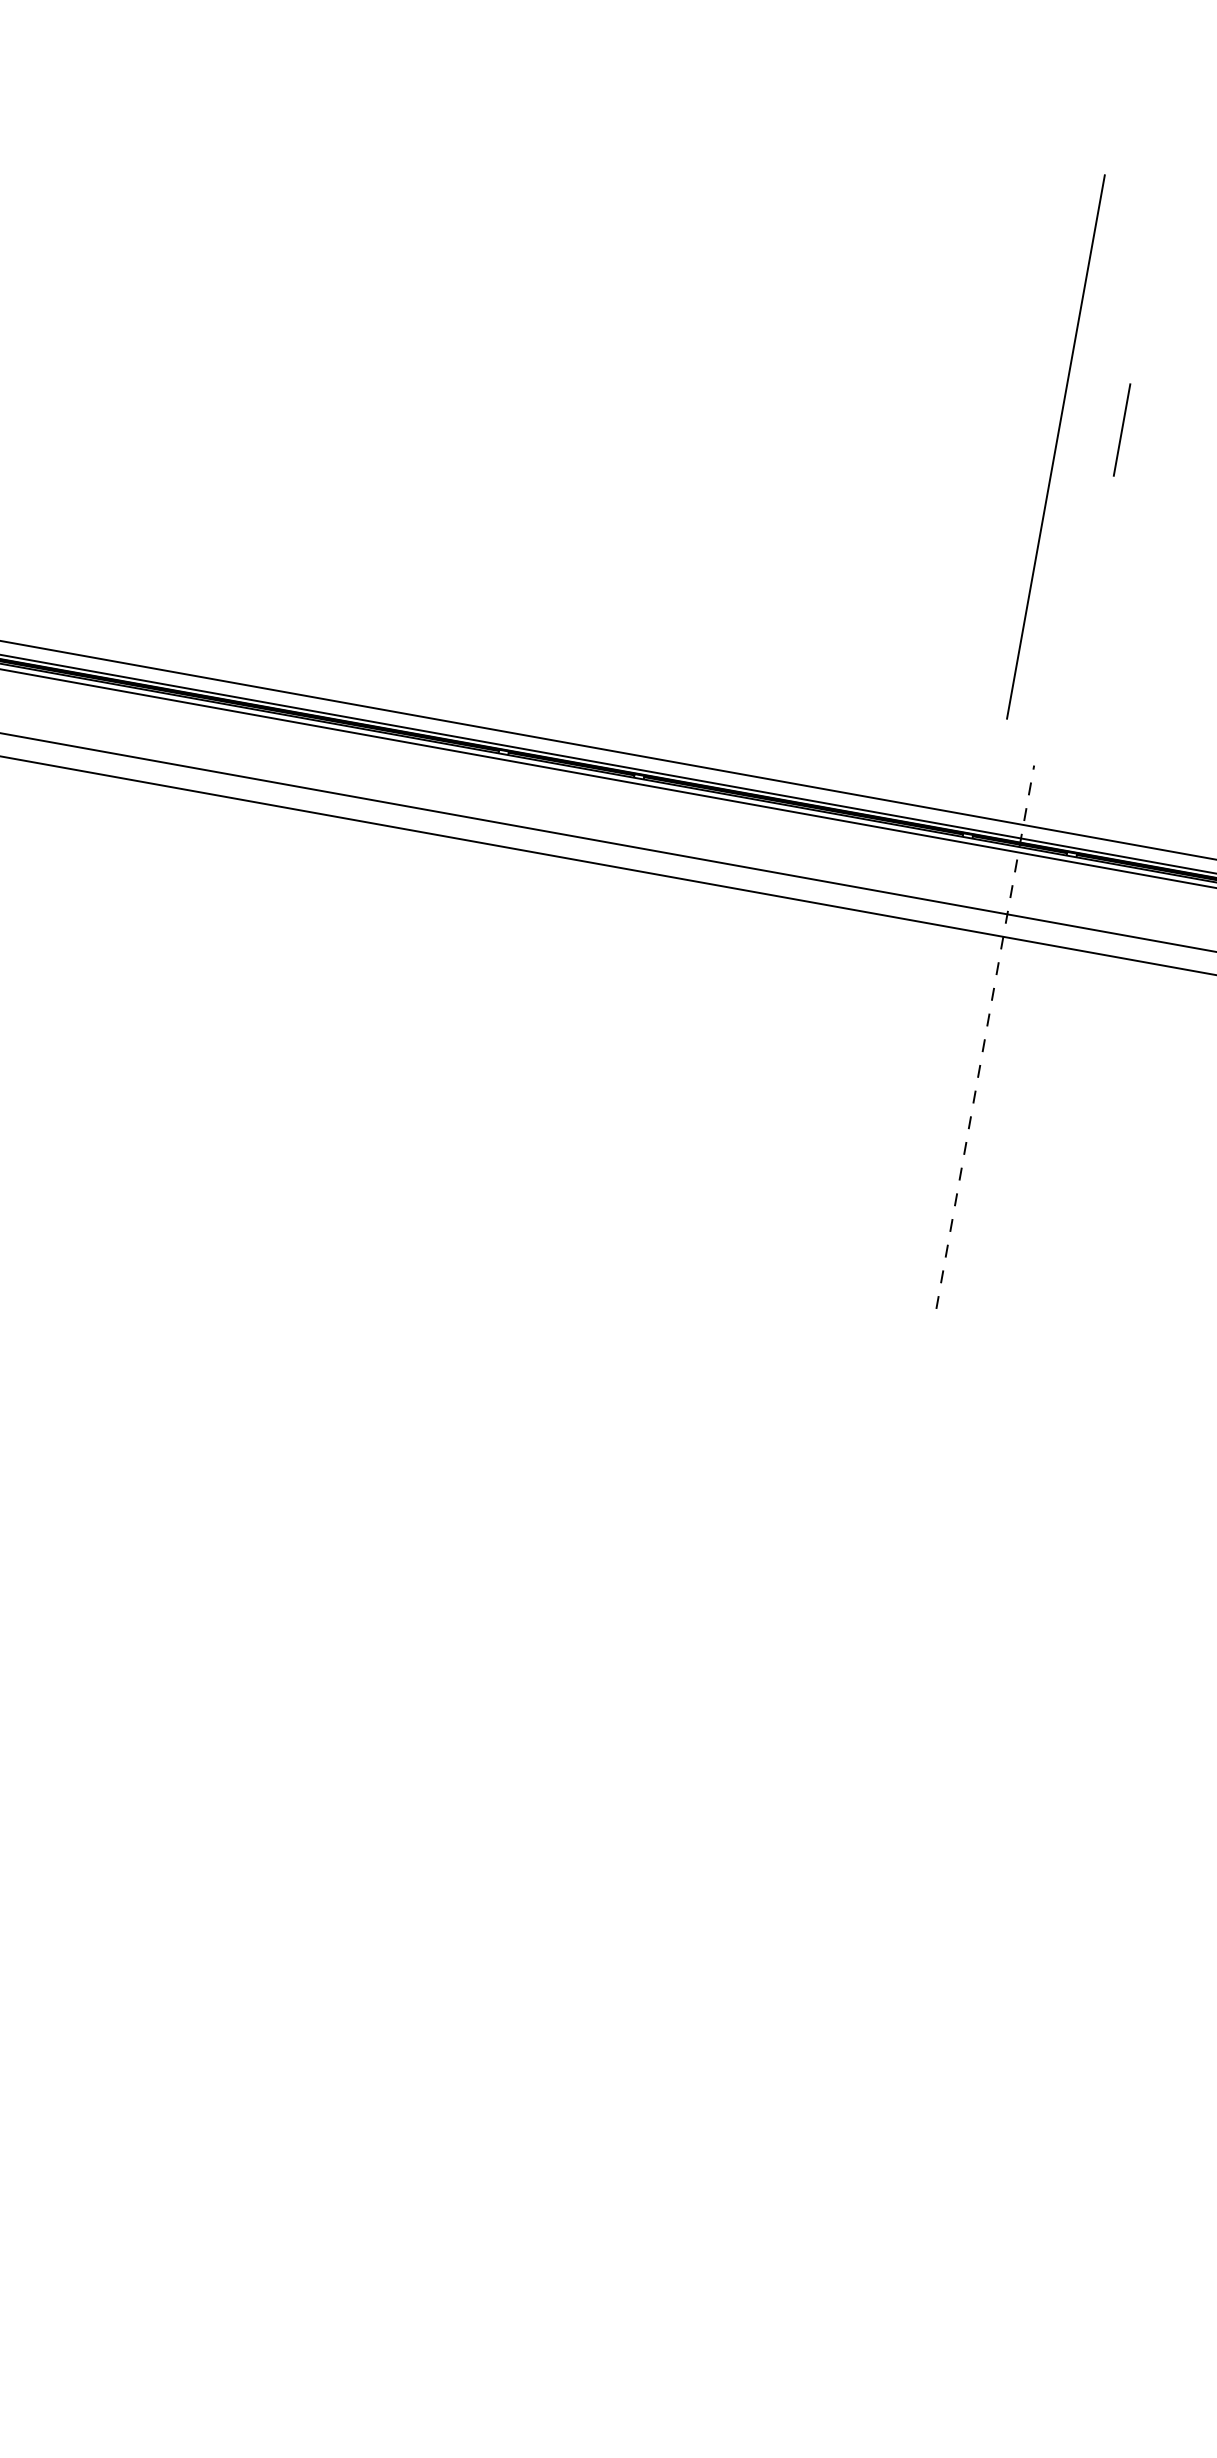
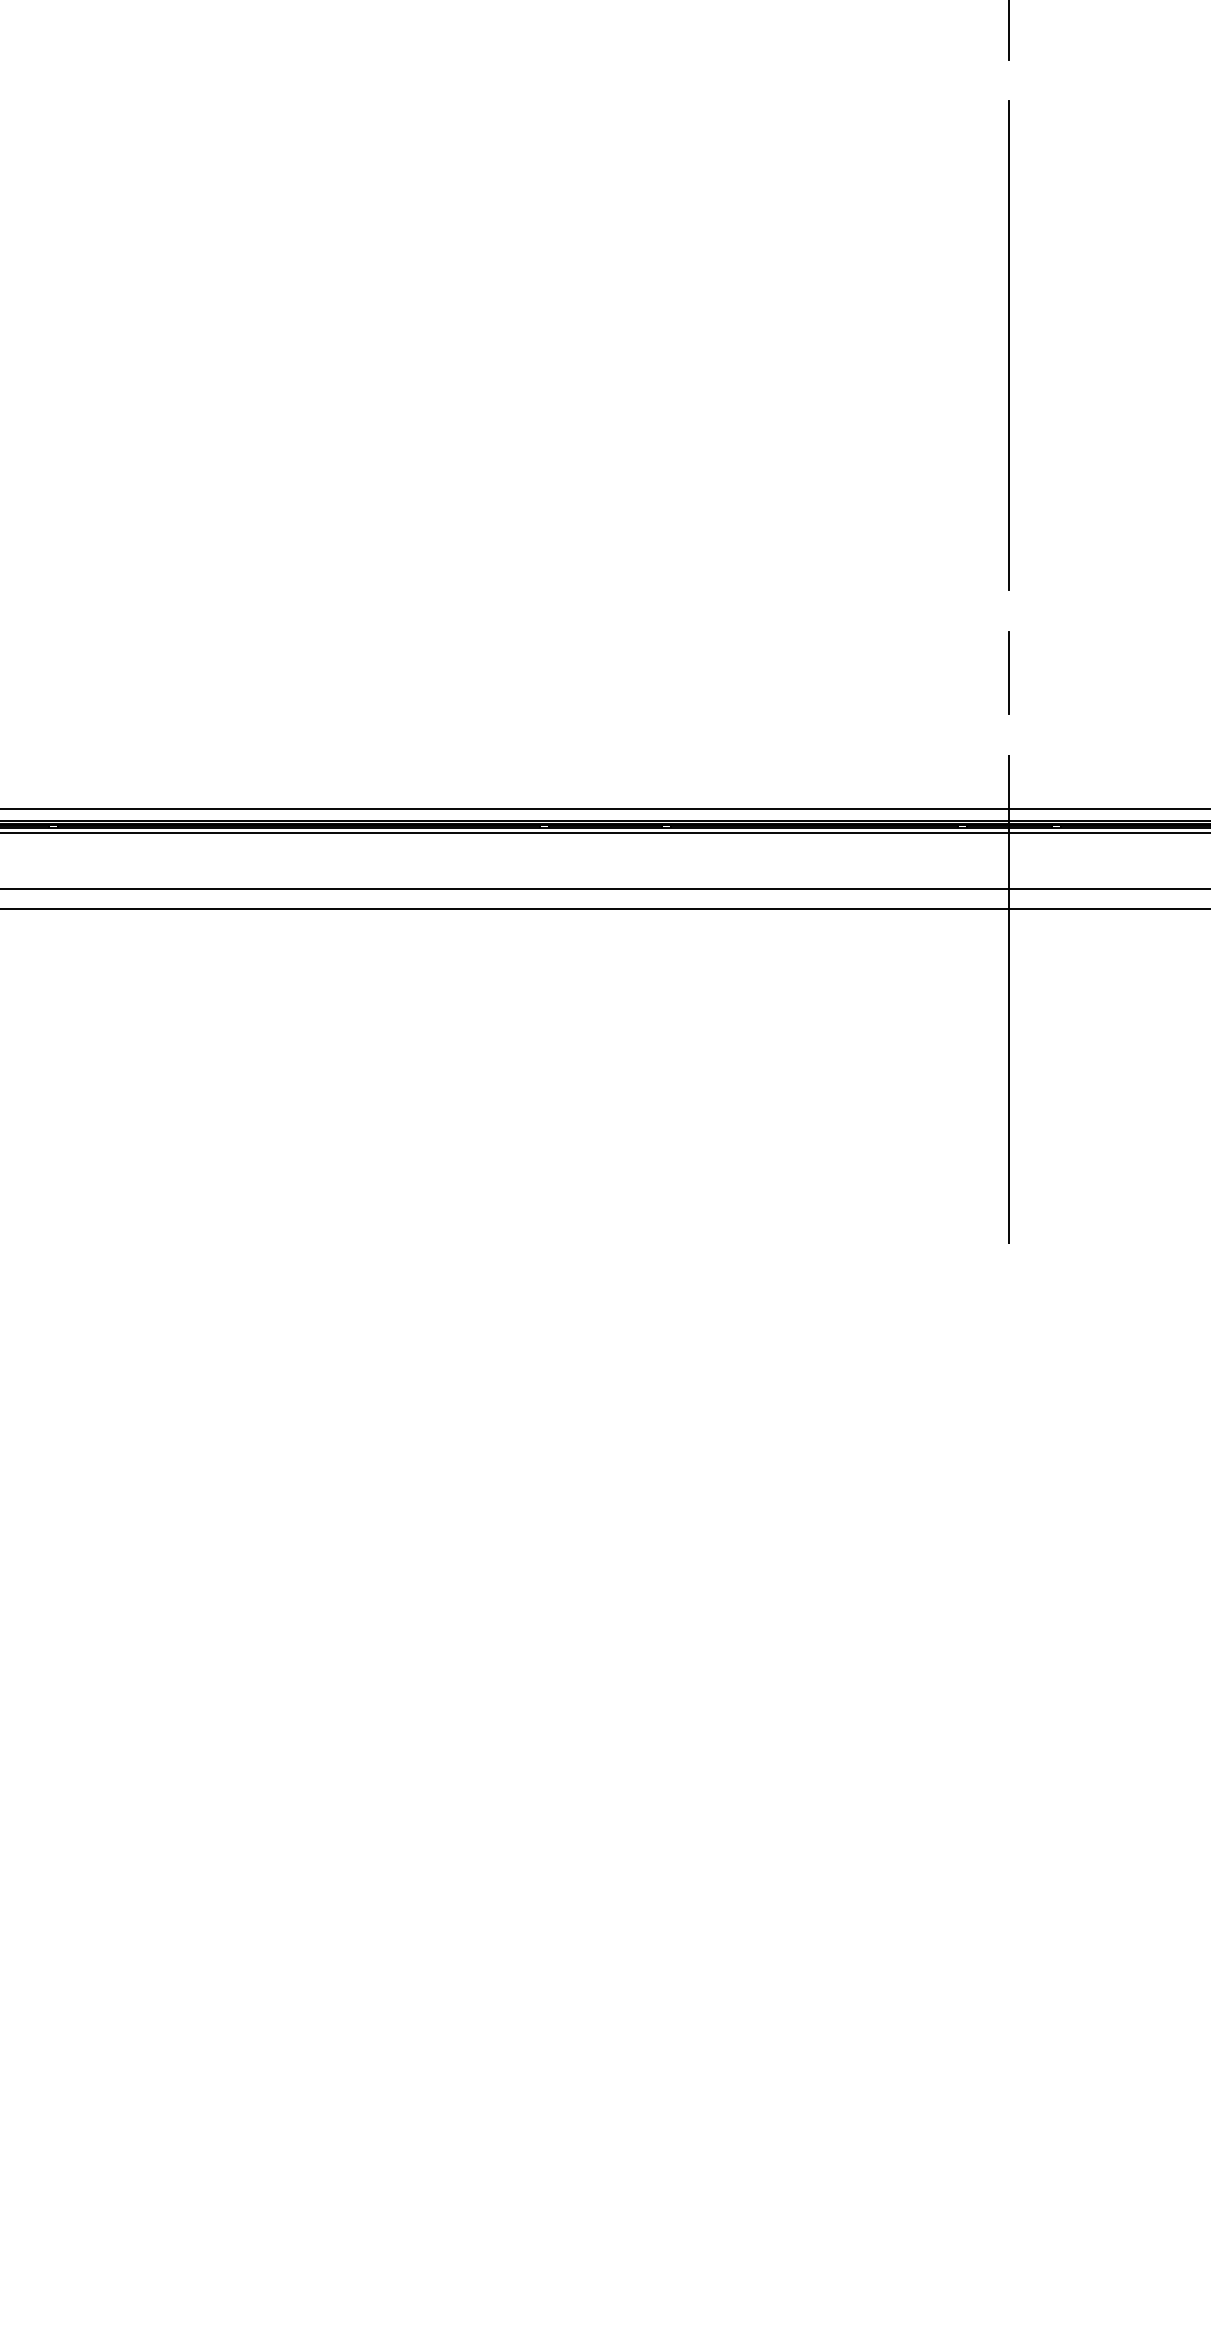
line: (1121, 429) -> (1008, 672), moved
line: (1055, 446) -> (1008, 345), moved
line: (985, 1036) -> (1009, 998), dashed -> solid

